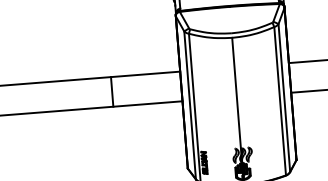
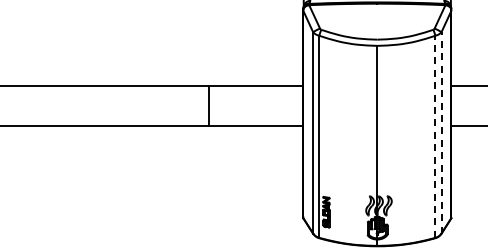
line: (284, 97) -> (441, 132), solid -> dashed
line: (280, 101) -> (435, 136), solid -> dashed

